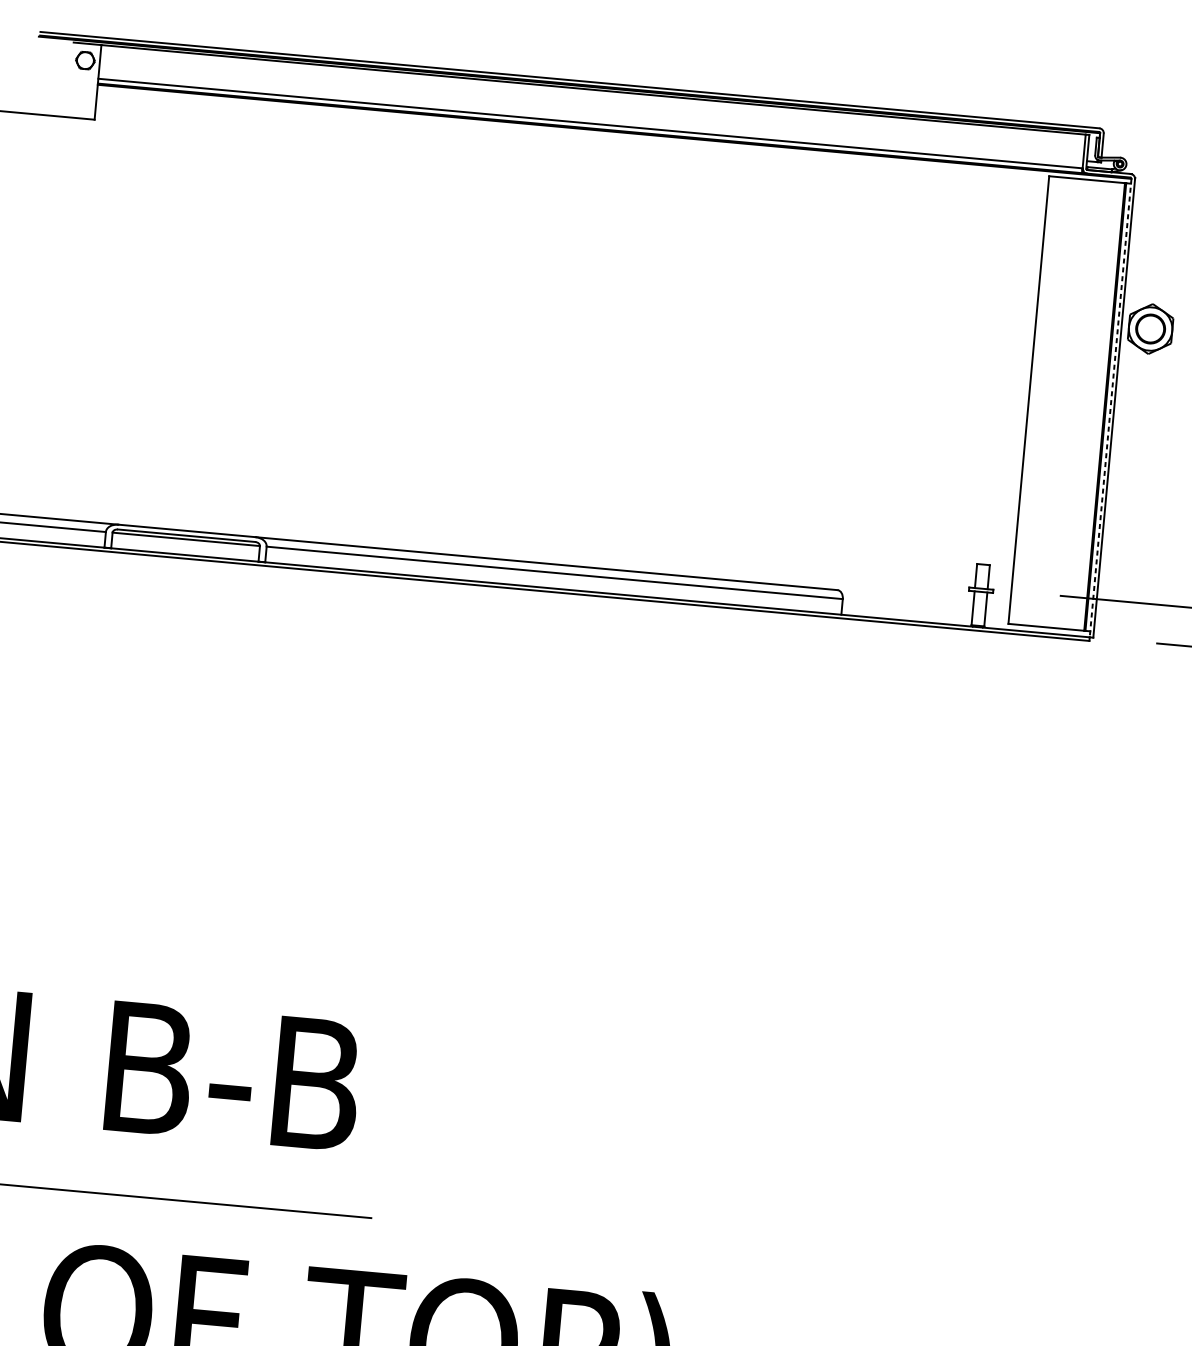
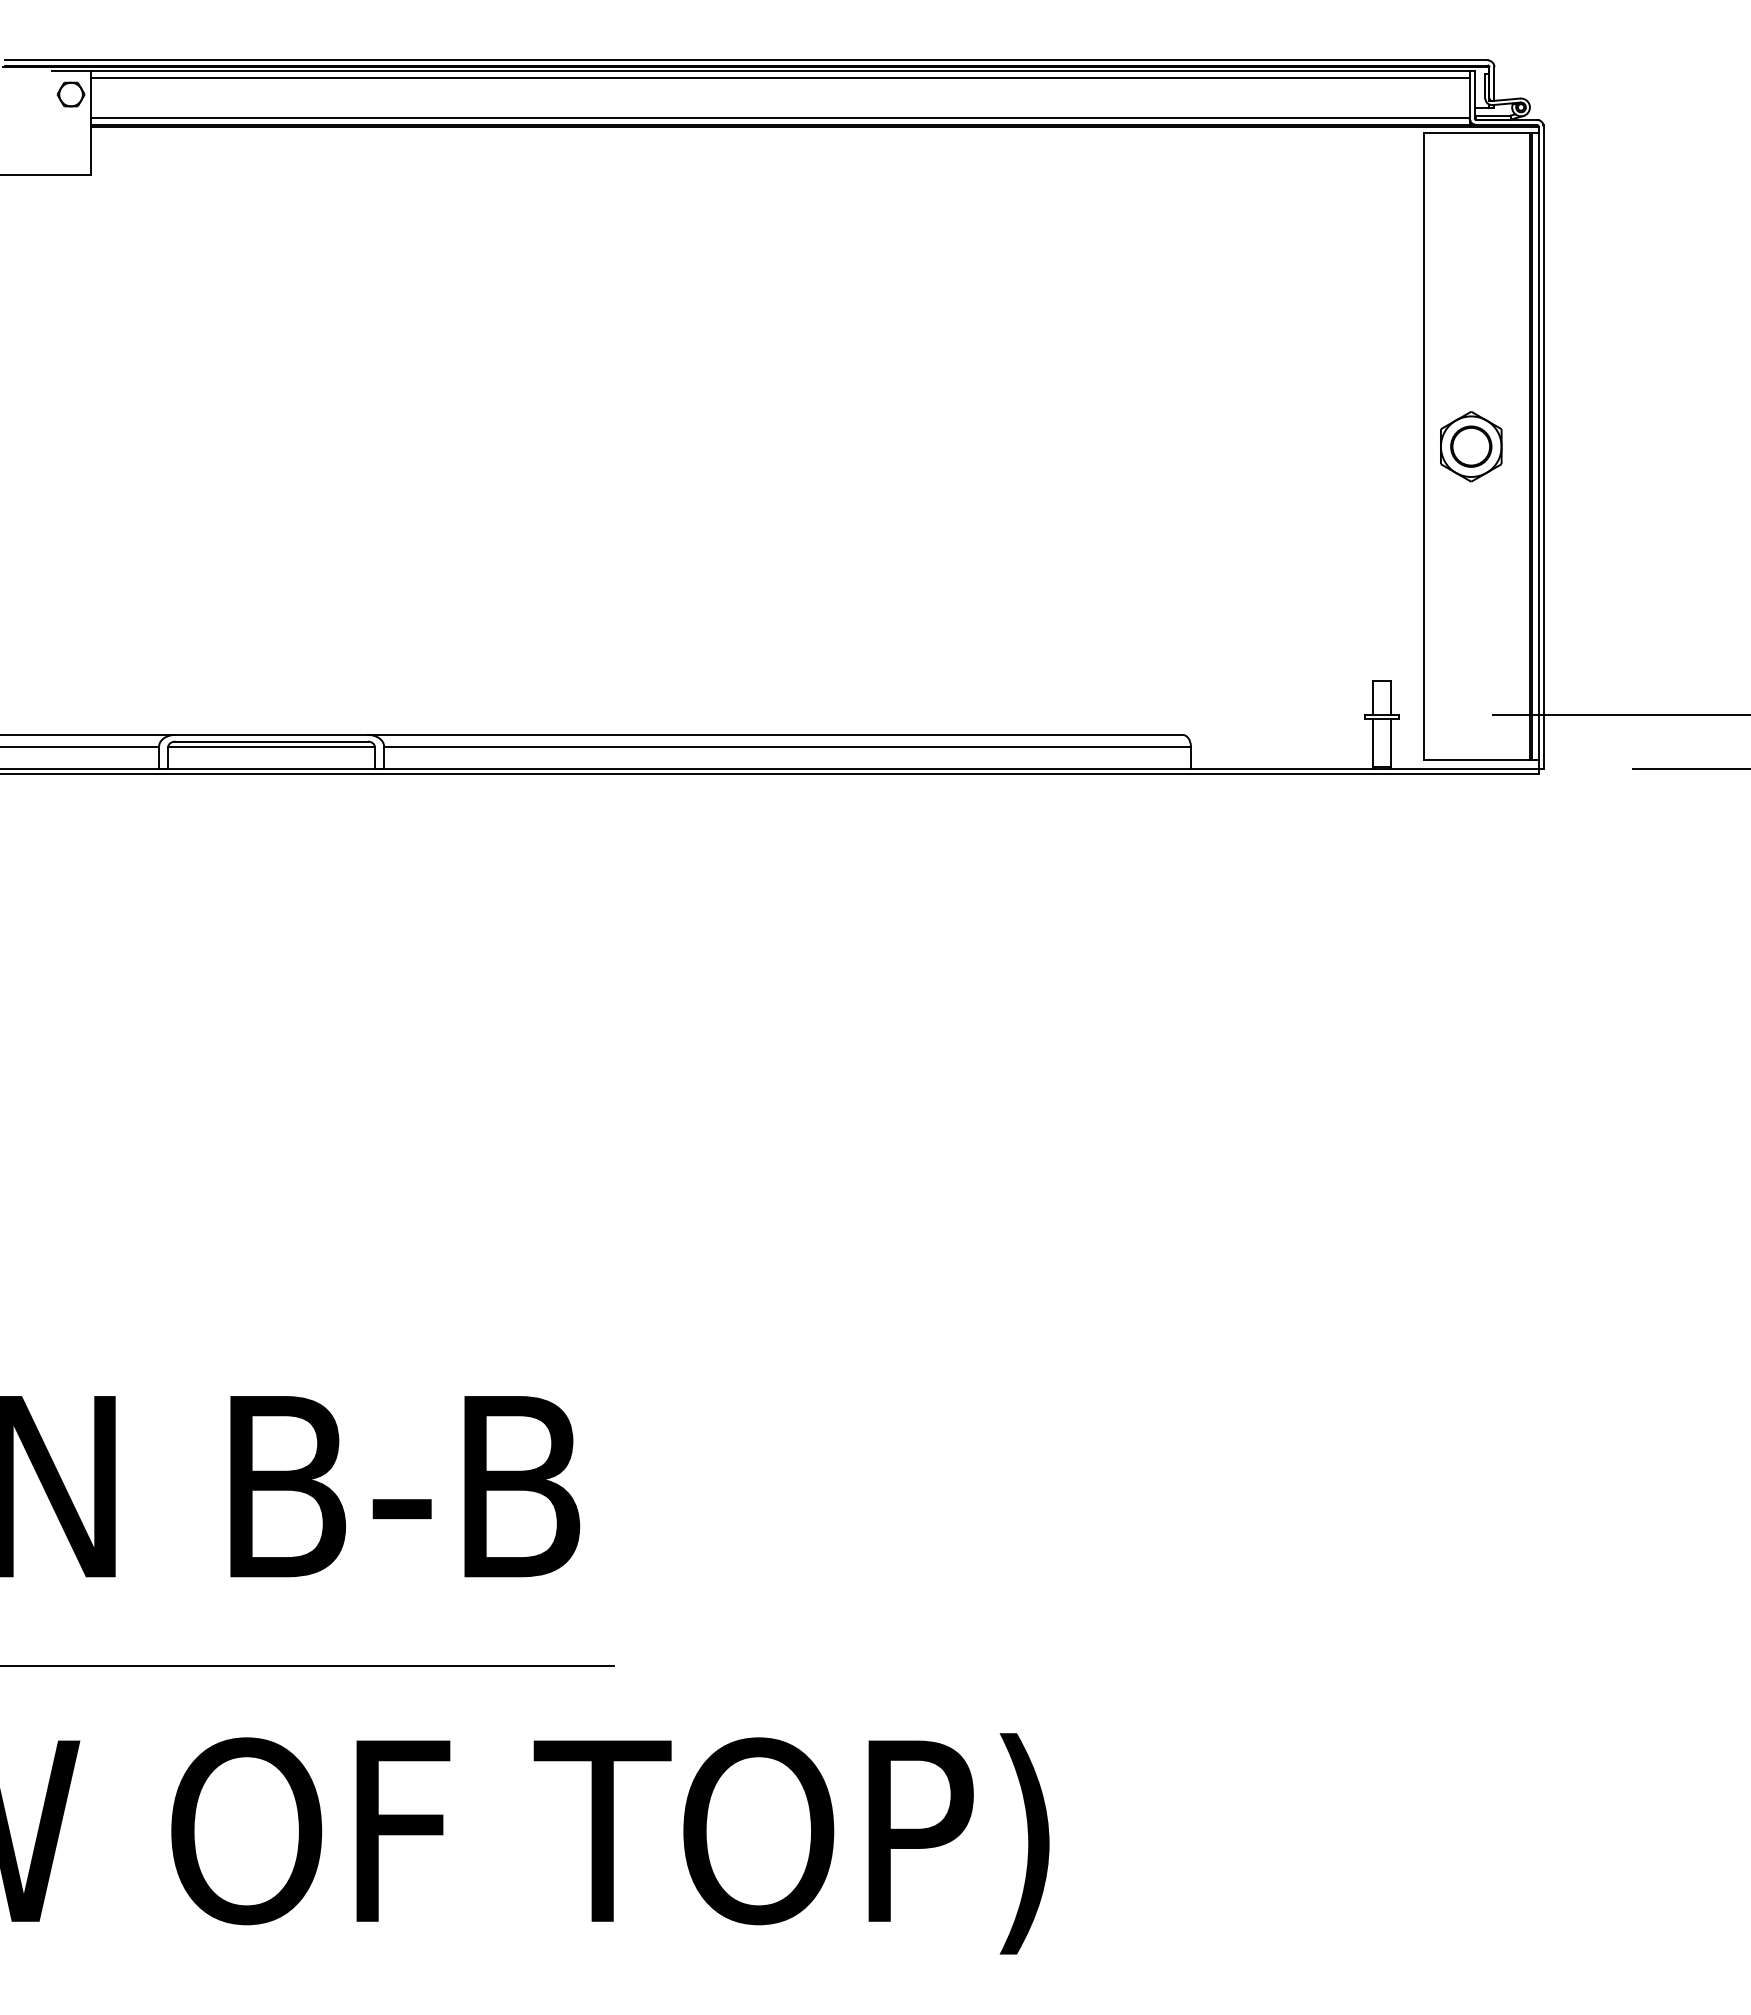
line: (593, 94) -> (780, 77), added
part: (1150, 328) -> (1471, 446), moved
line: (1110, 408) -> (1538, 447), dashed -> solid

